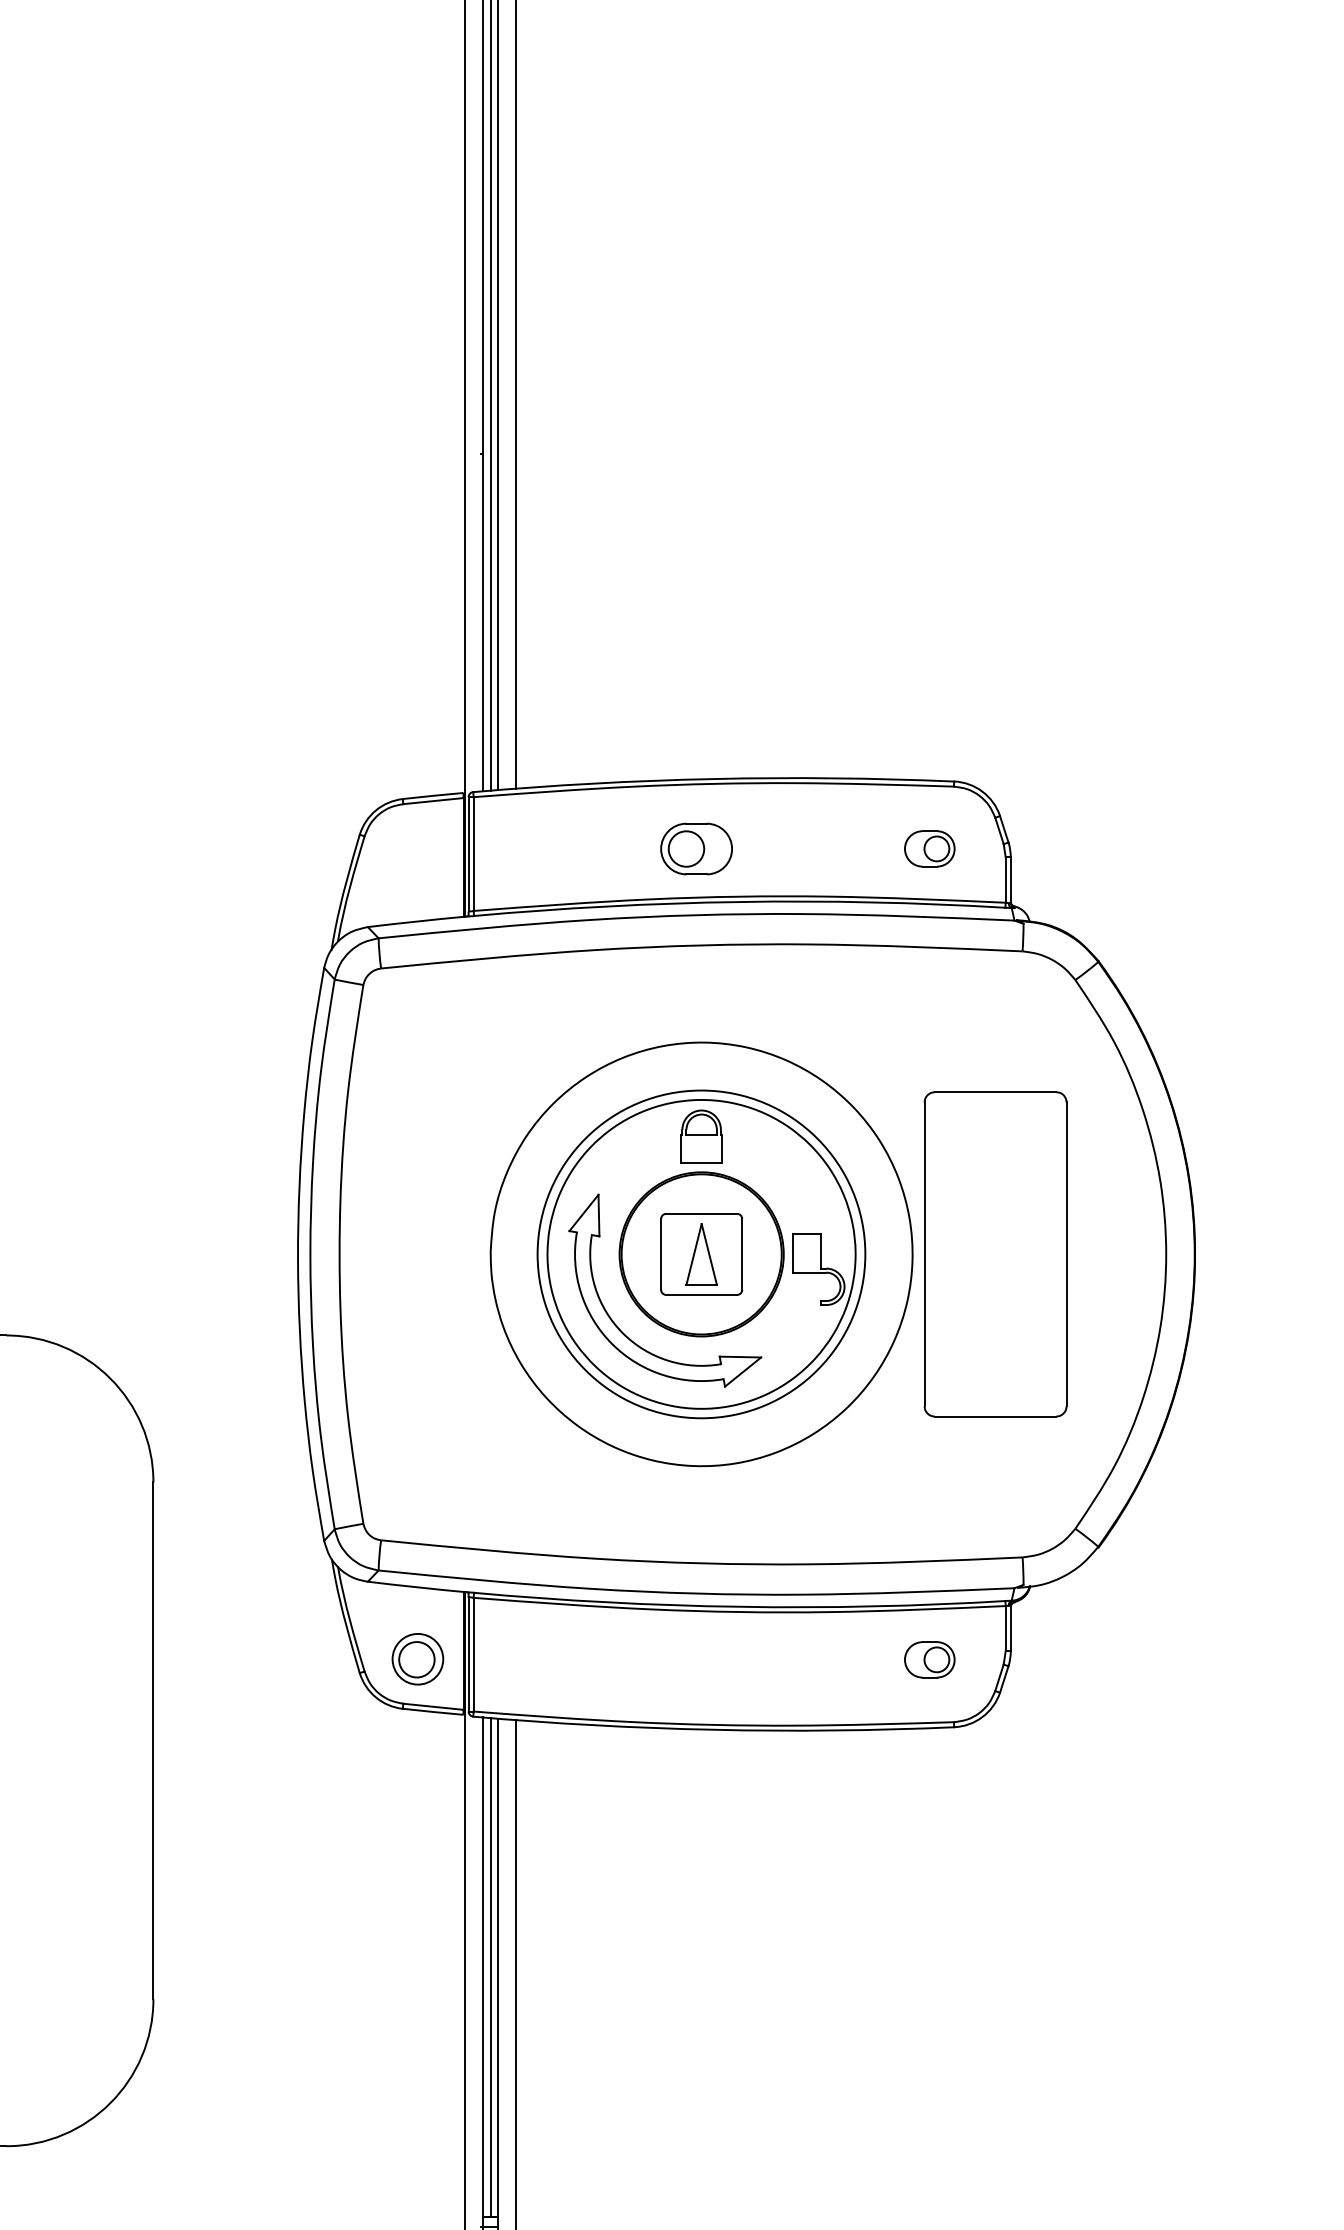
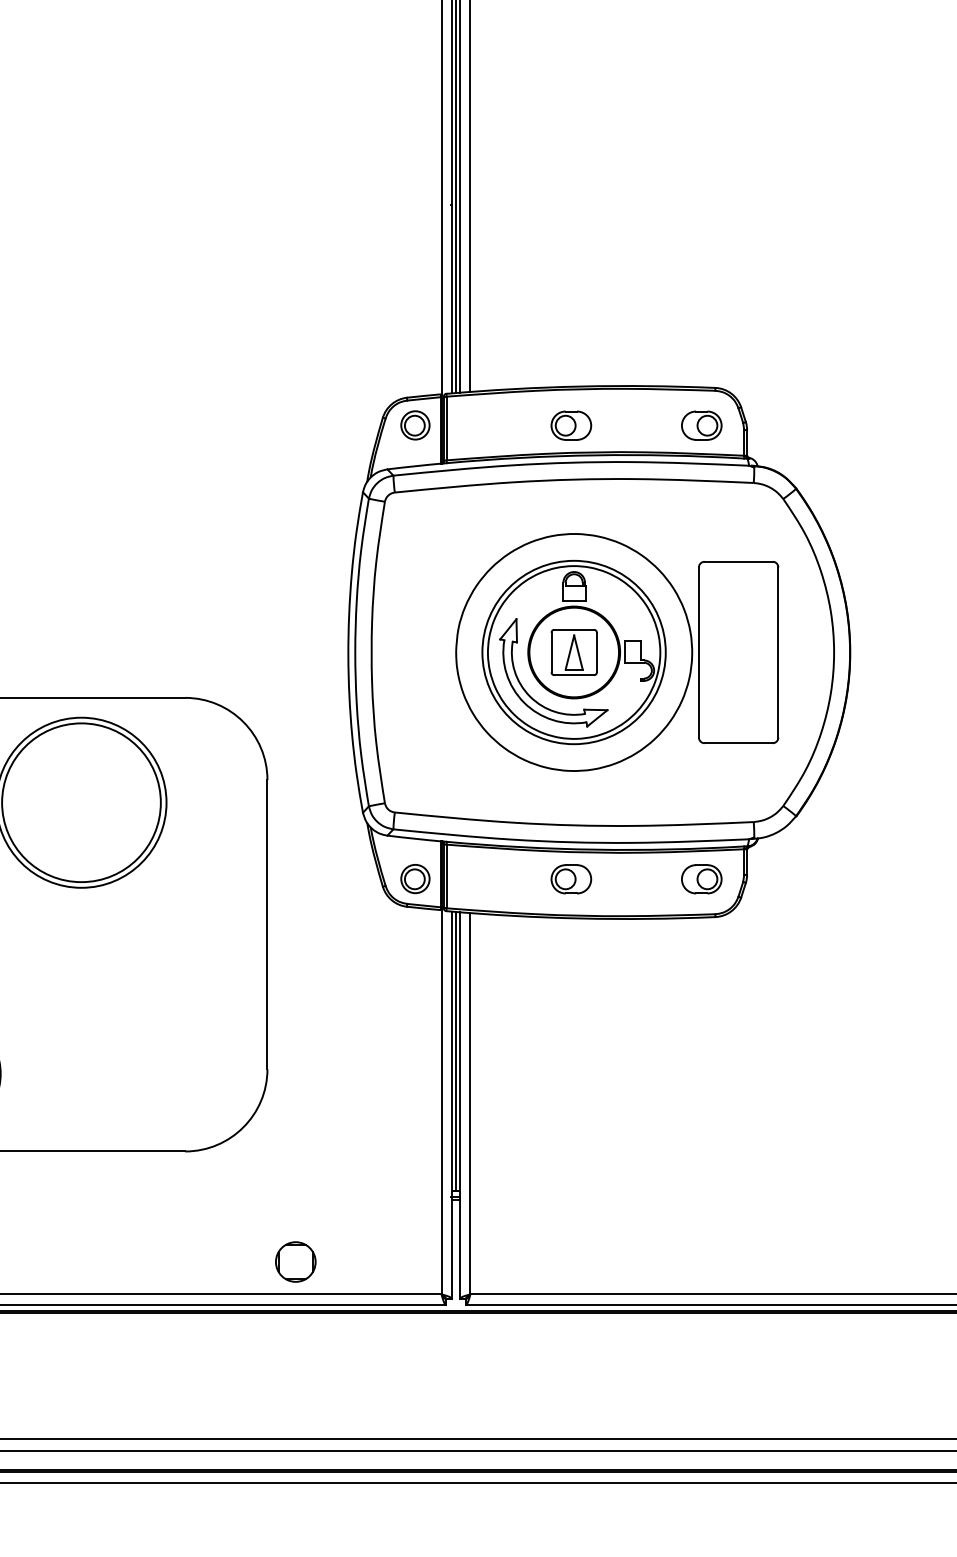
part: (418, 848) -> (415, 425), added
part: (929, 848) -> (701, 425), size x1.43
part: (696, 1660) -> (571, 879), added
part: (929, 1660) -> (701, 879), size x1.43

